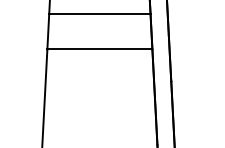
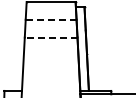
line: (100, 13) -> (51, 19), solid -> dashed
line: (98, 49) -> (50, 37), solid -> dashed

